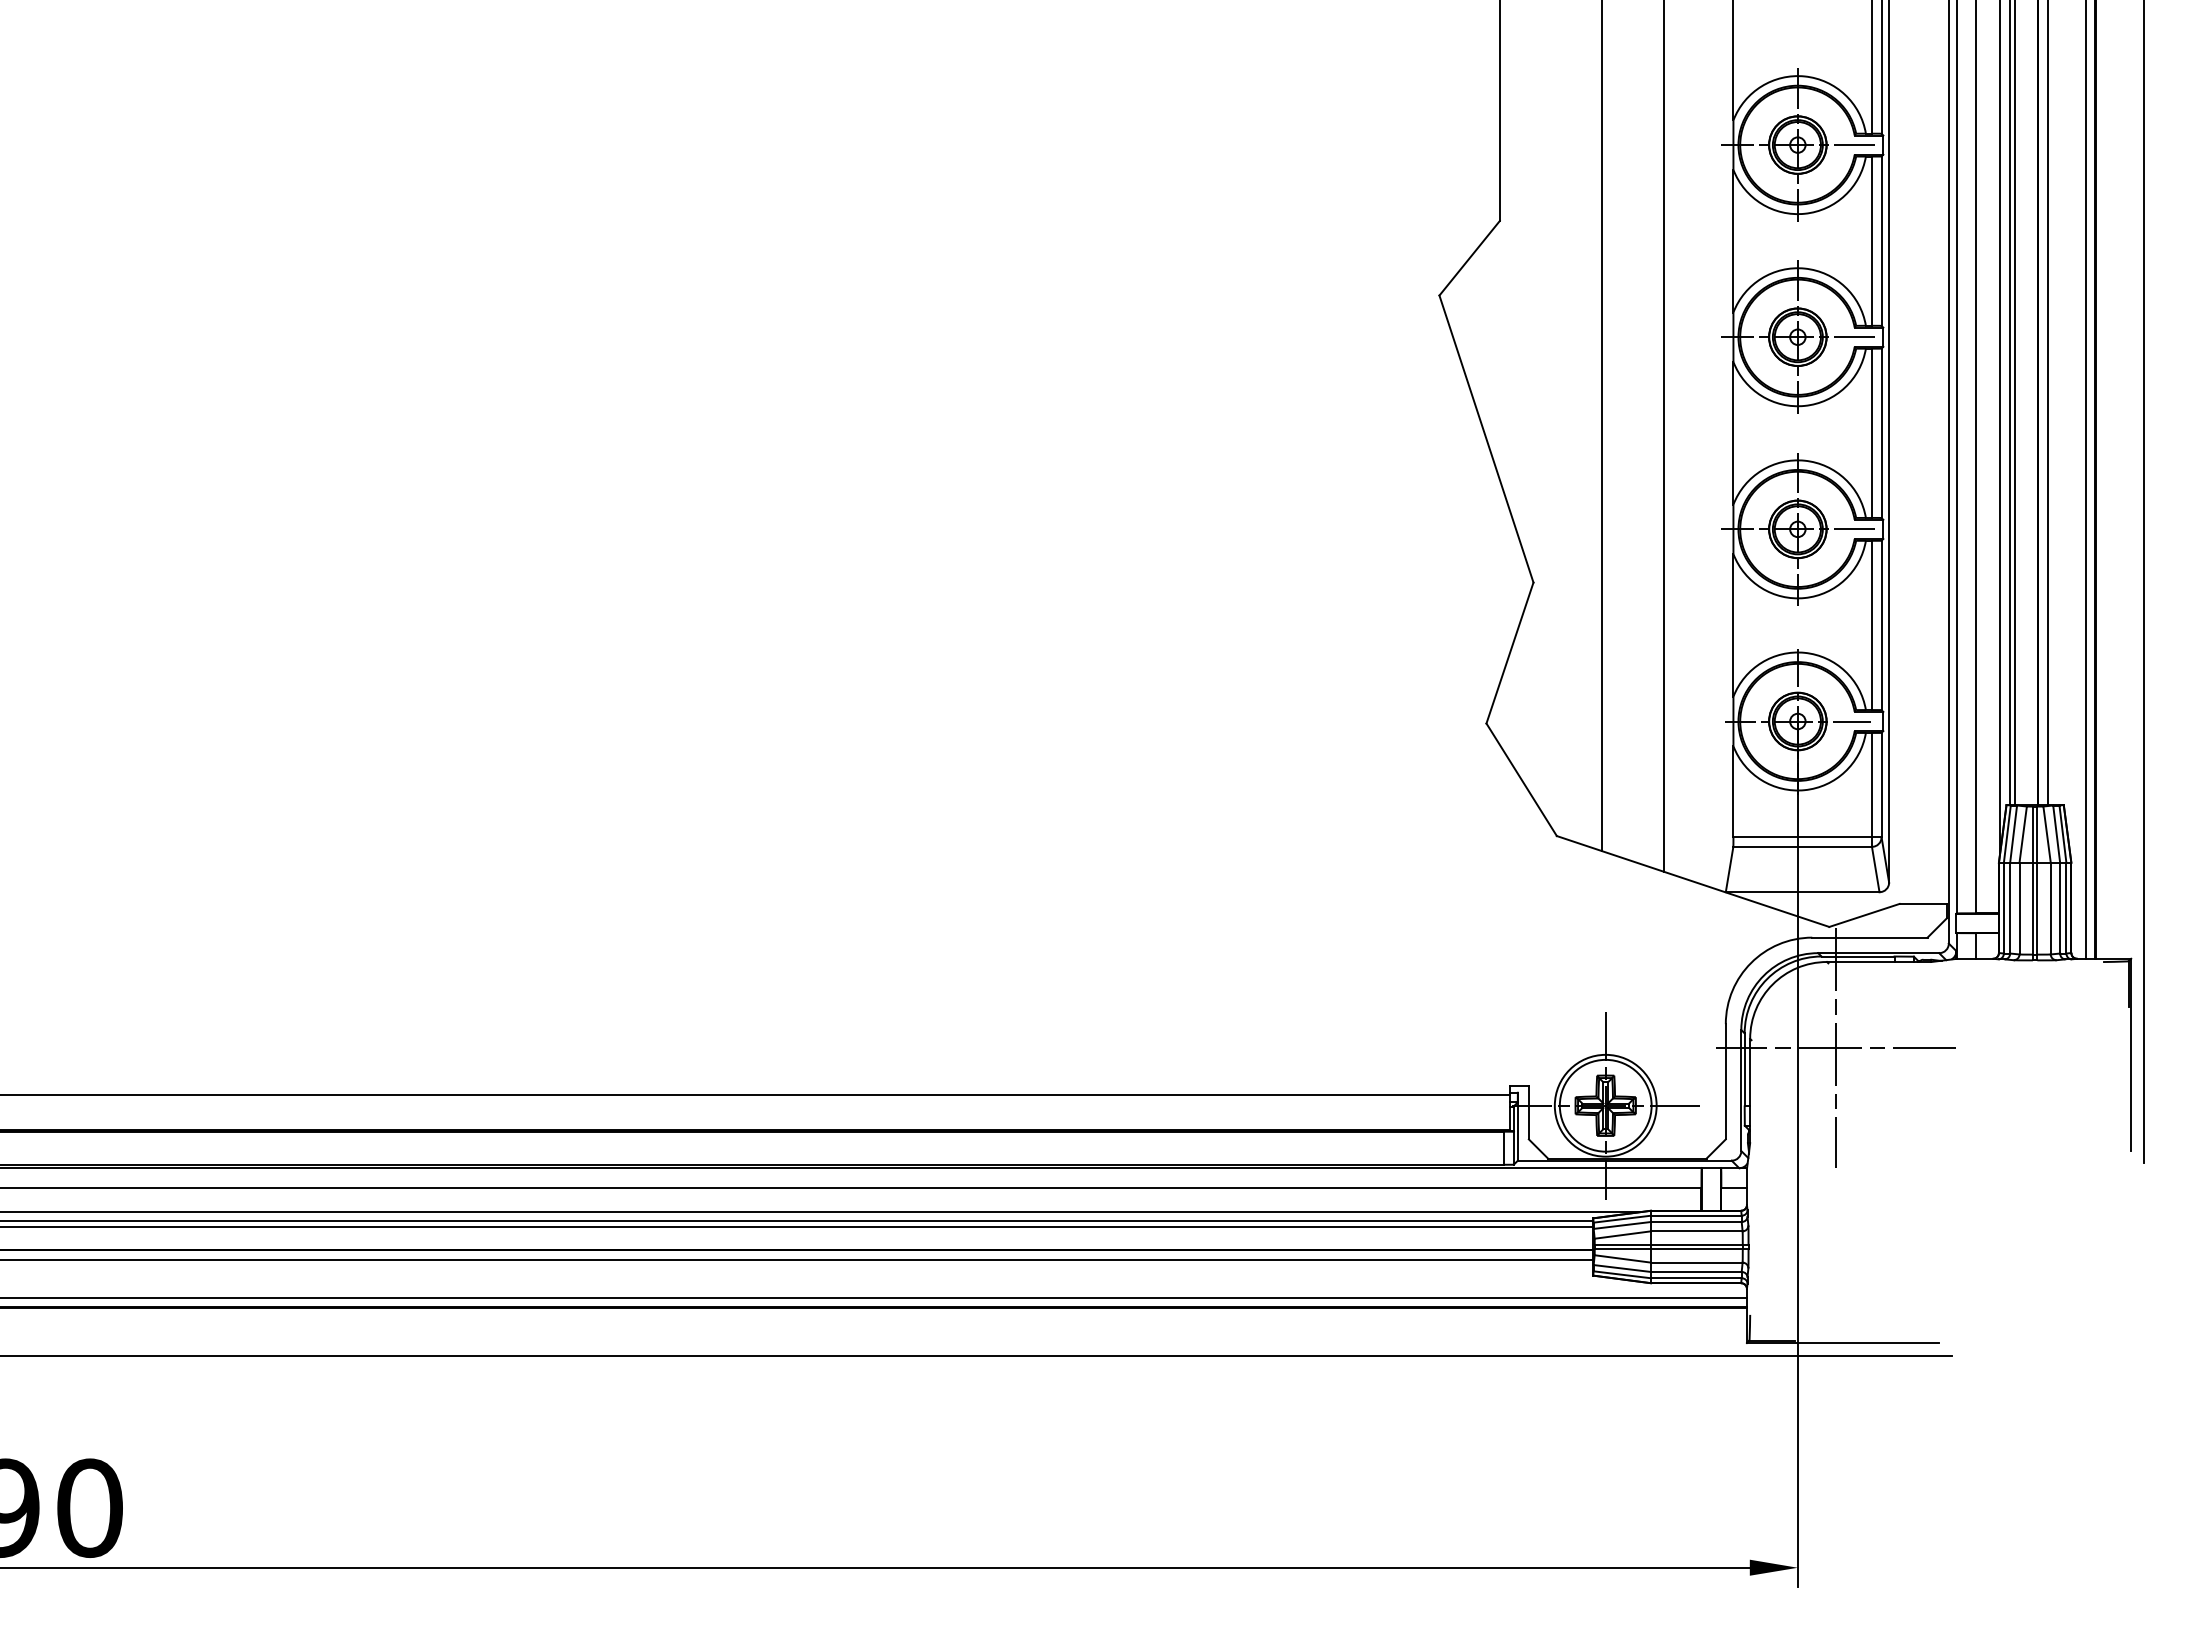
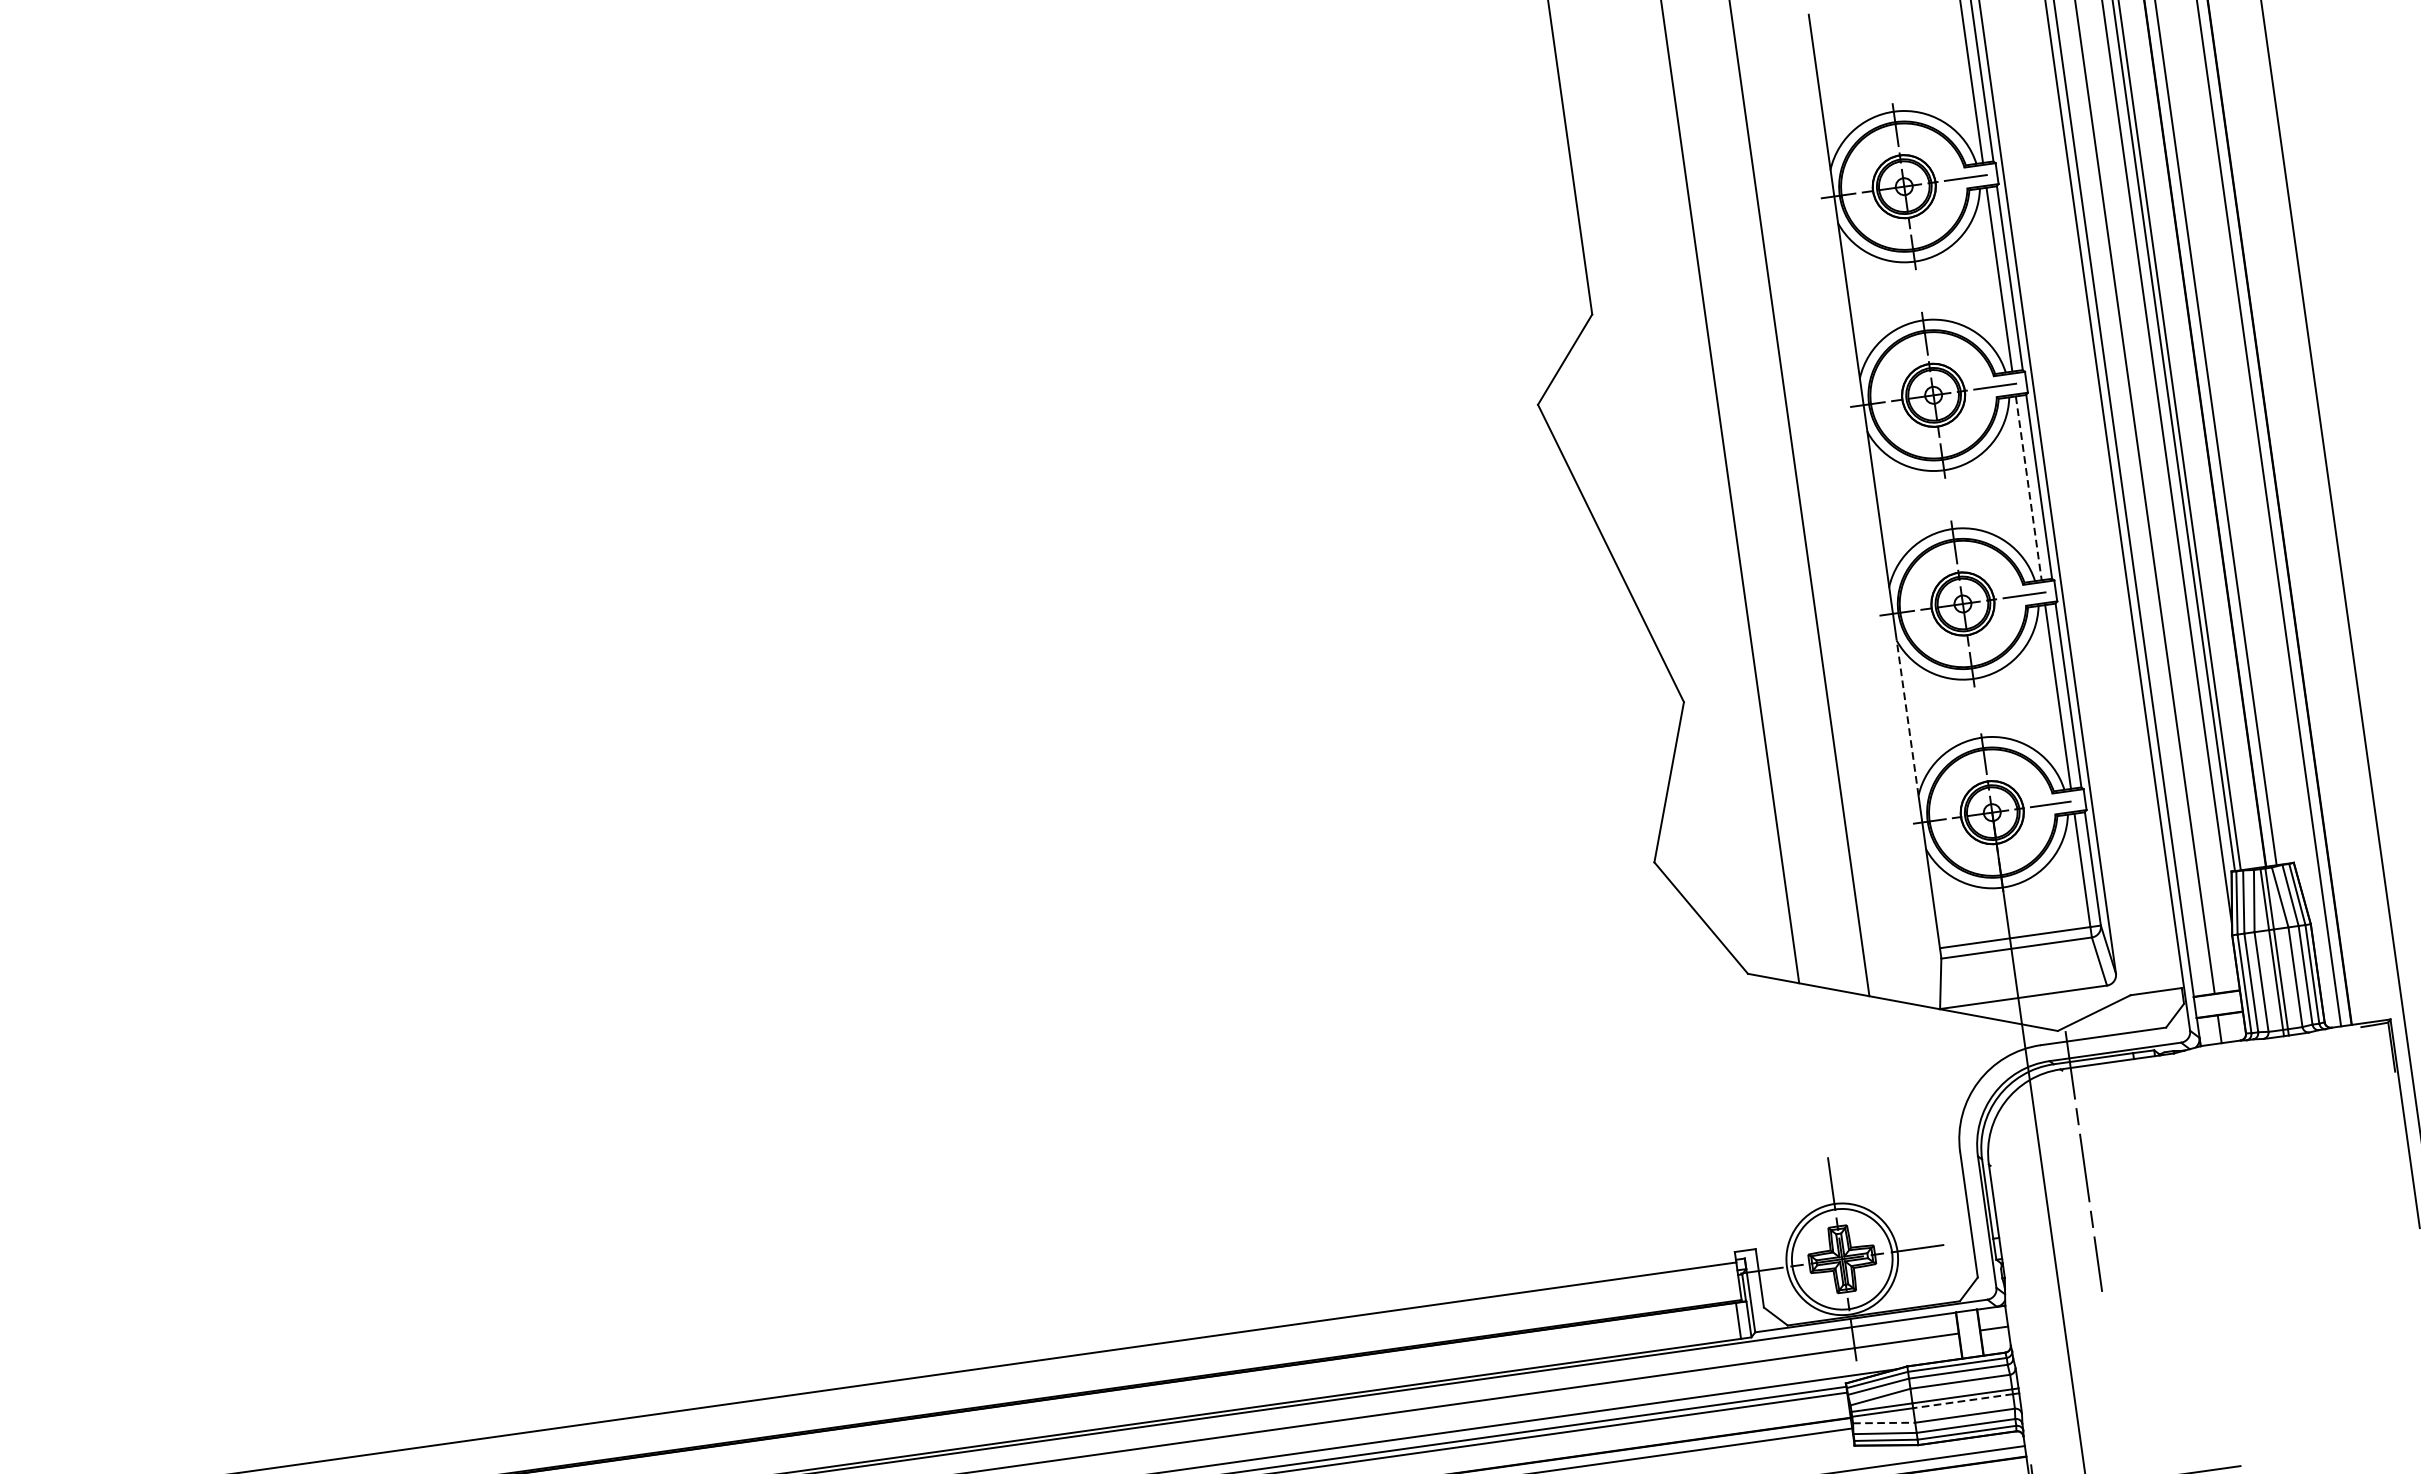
line: (1871, 433) -> (2028, 488), solid -> dashed
line: (1733, 624) -> (1907, 717), solid -> dashed
line: (1836, 1048) -> (2084, 1161), removed
line: (1696, 1249) -> (1962, 1401), solid -> dashed
line: (1623, 1258) -> (1884, 1422), solid -> dashed

